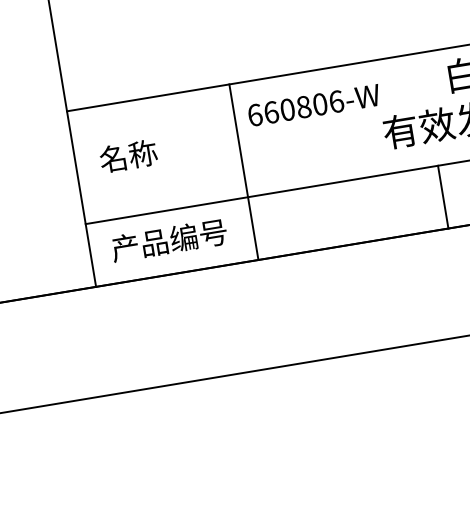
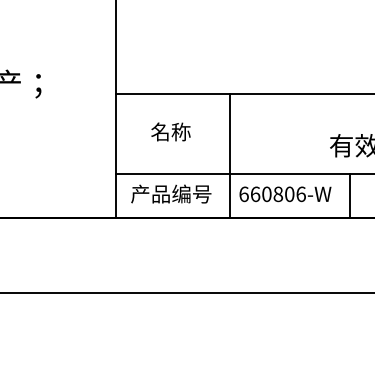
text: (314, 105) -> (285, 194), moved
text: (127, 155) -> (170, 131), moved
line: (443, 197) -> (350, 195), moved

